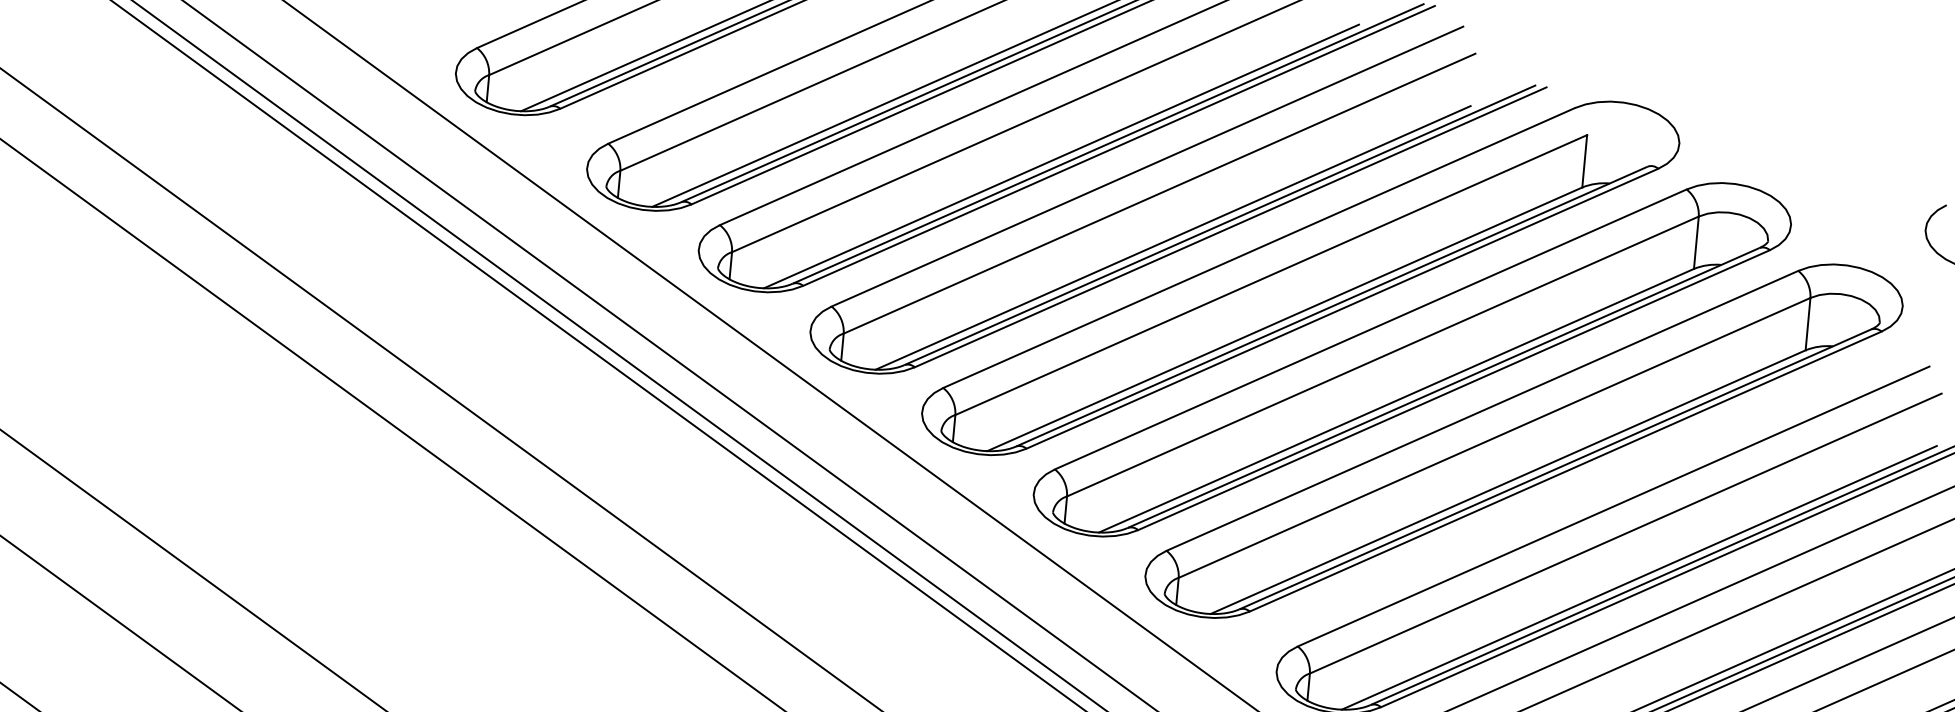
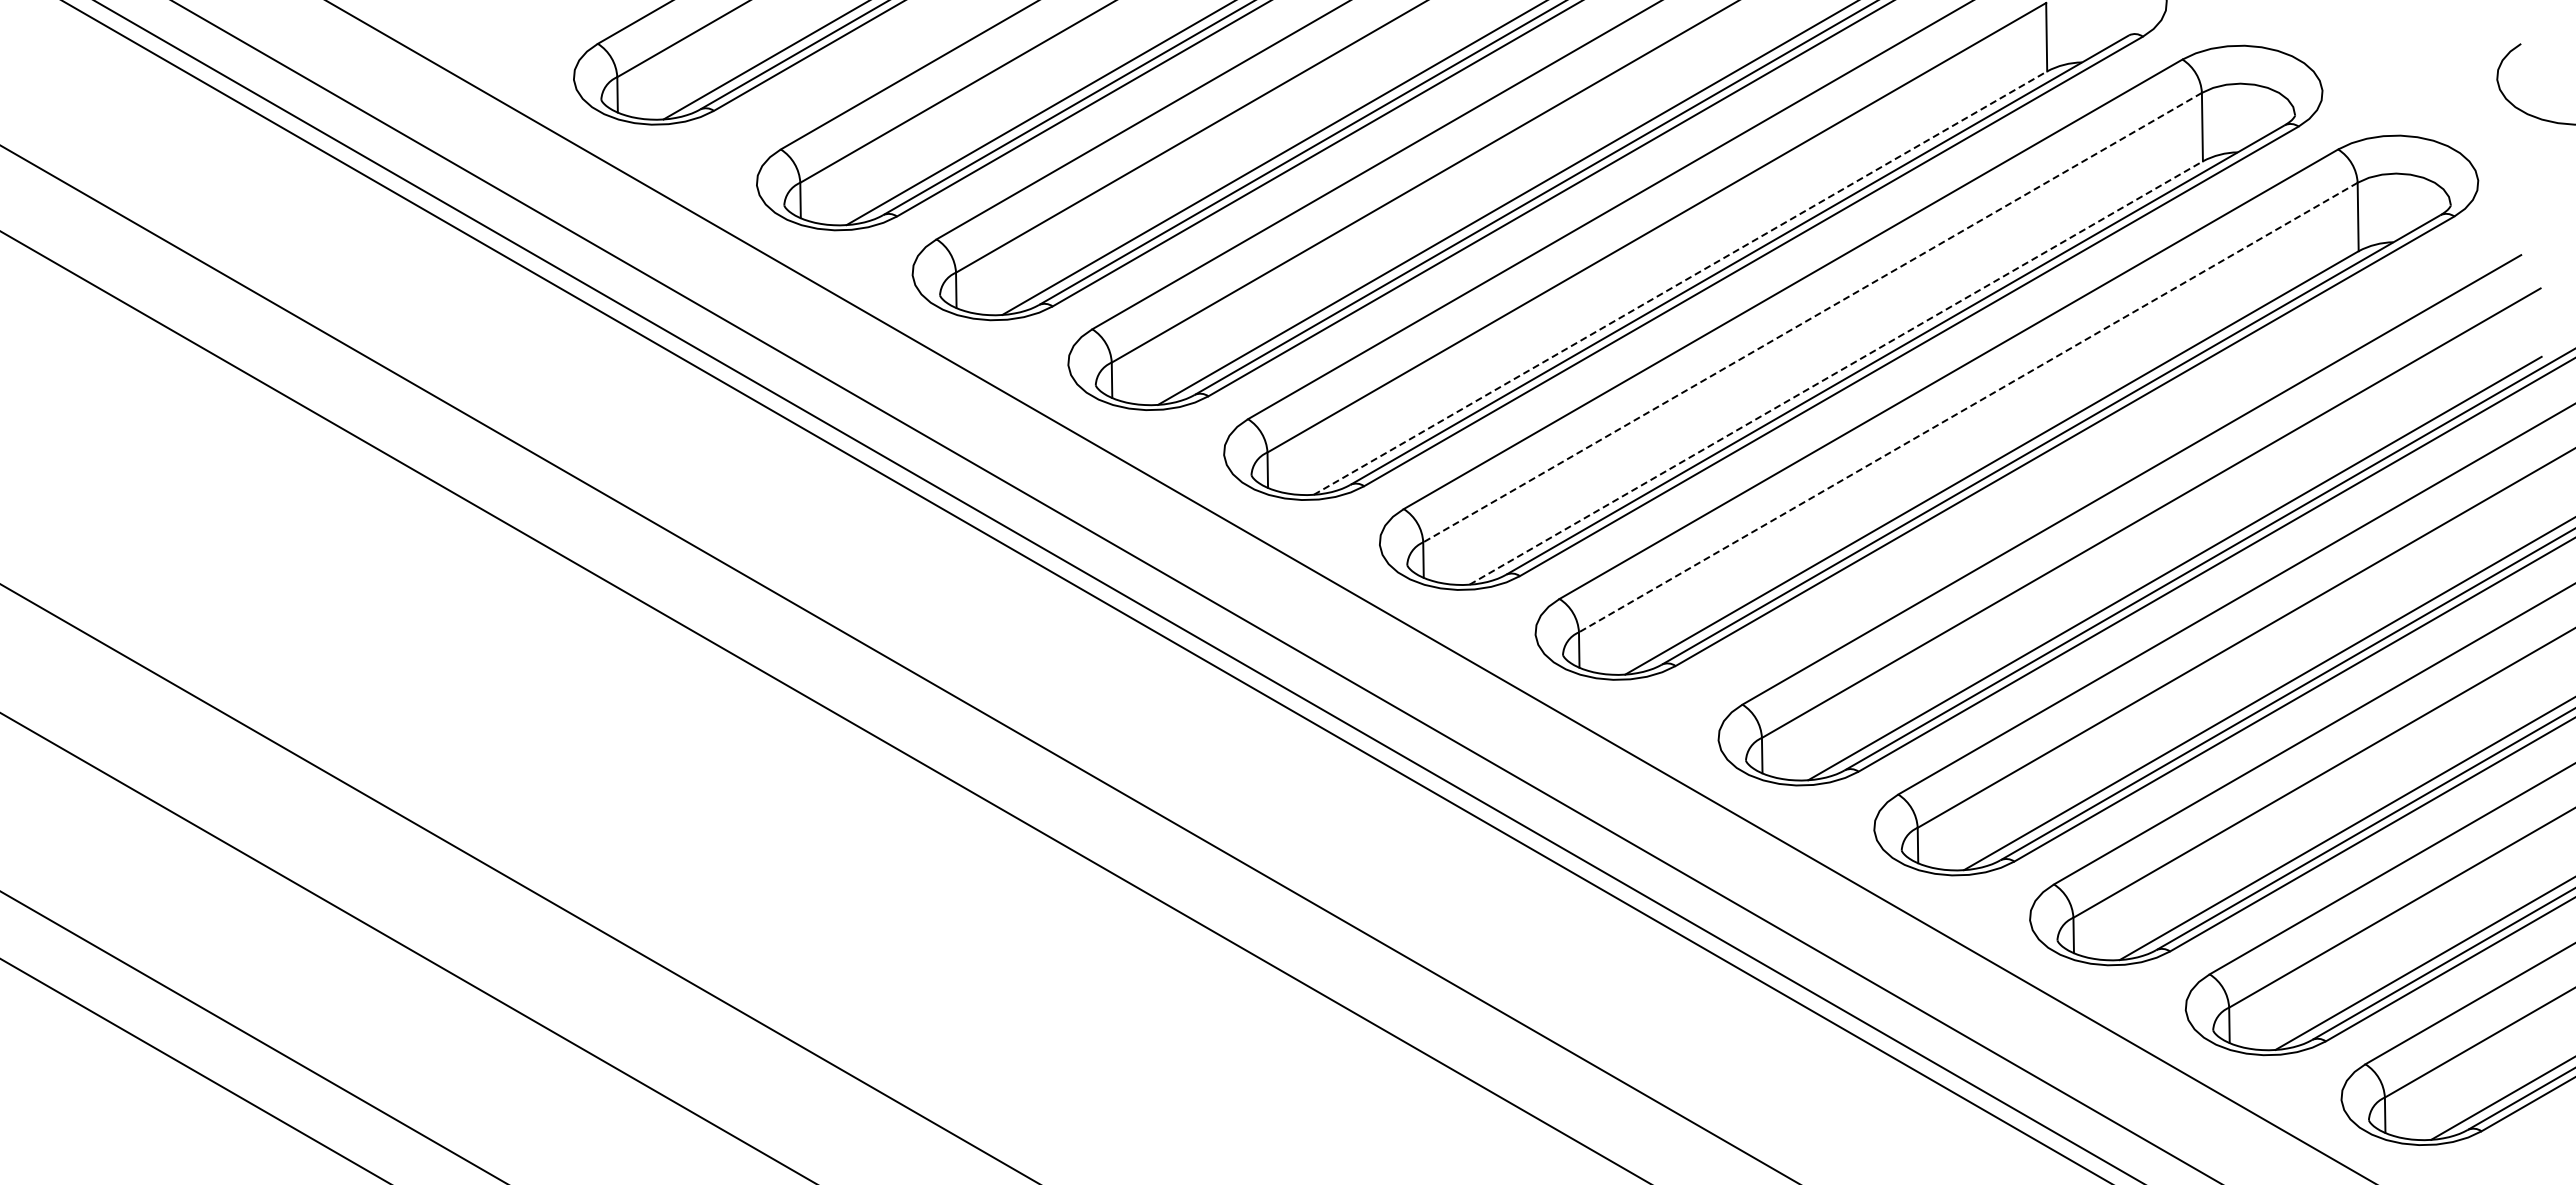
line: (1284, 318) -> (1680, 282), solid -> dashed
line: (1382, 356) -> (1812, 317), solid -> dashed
line: (1396, 400) -> (1836, 372), solid -> dashed
line: (1494, 437) -> (1968, 407), solid -> dashed

